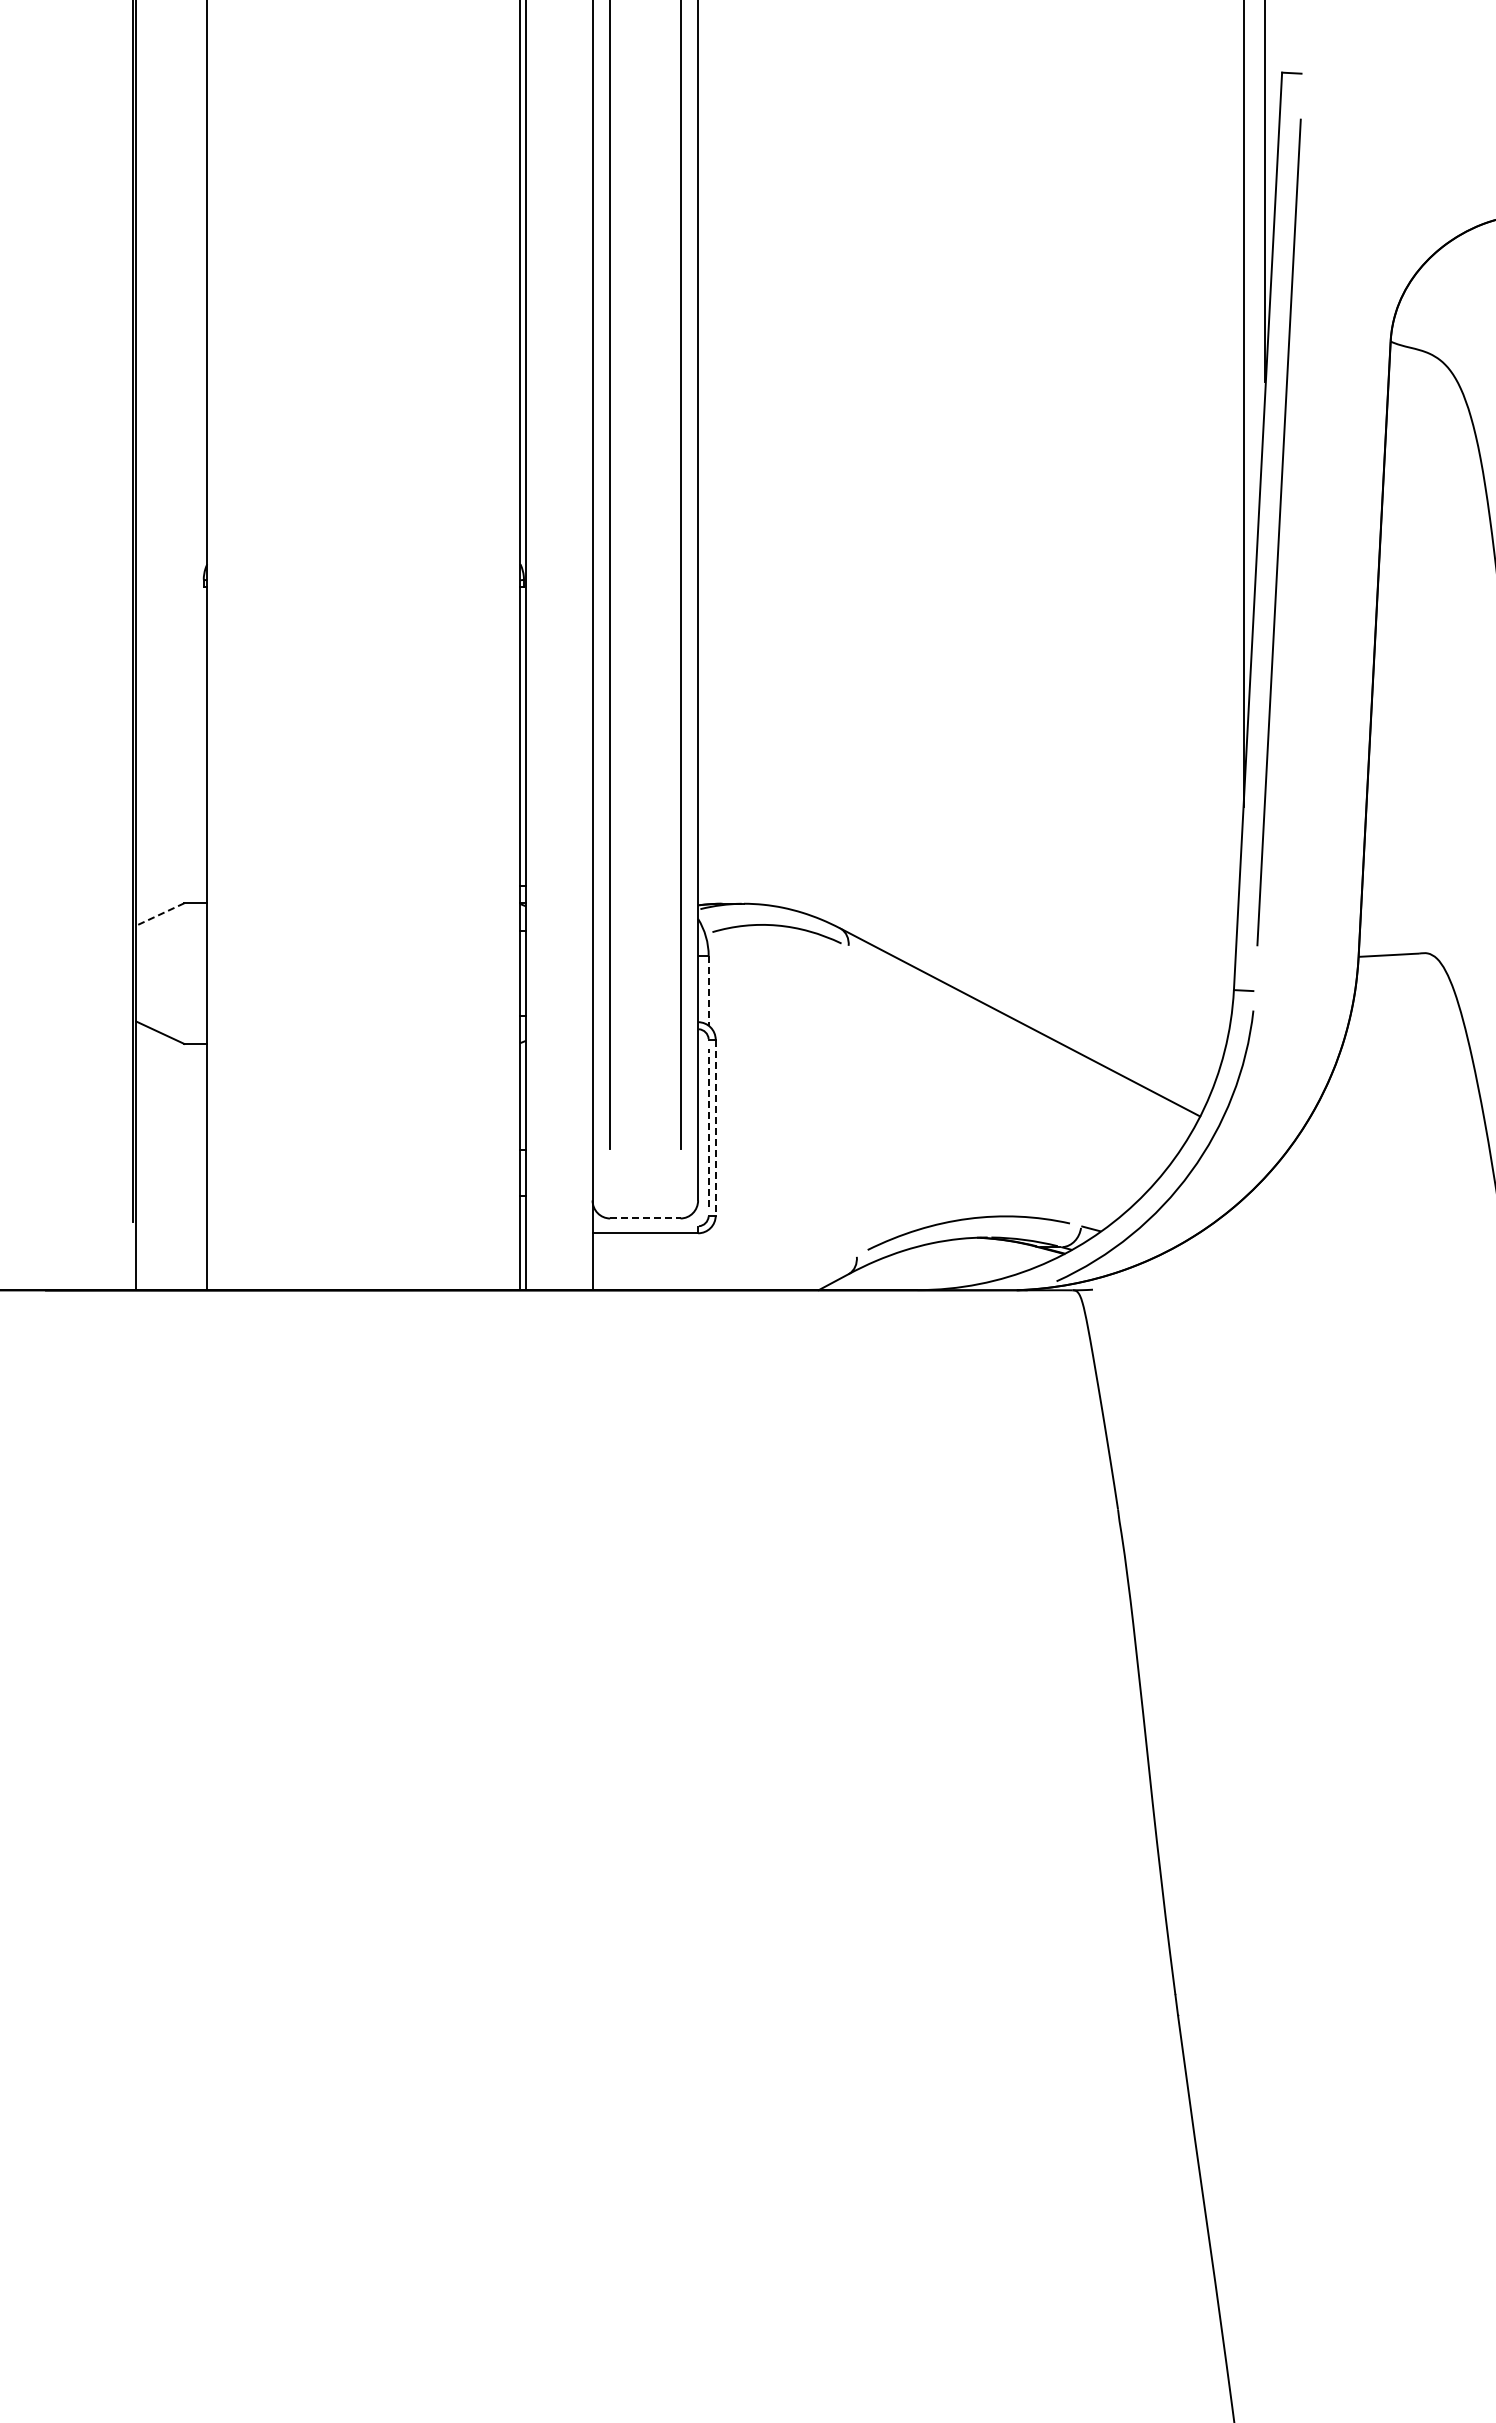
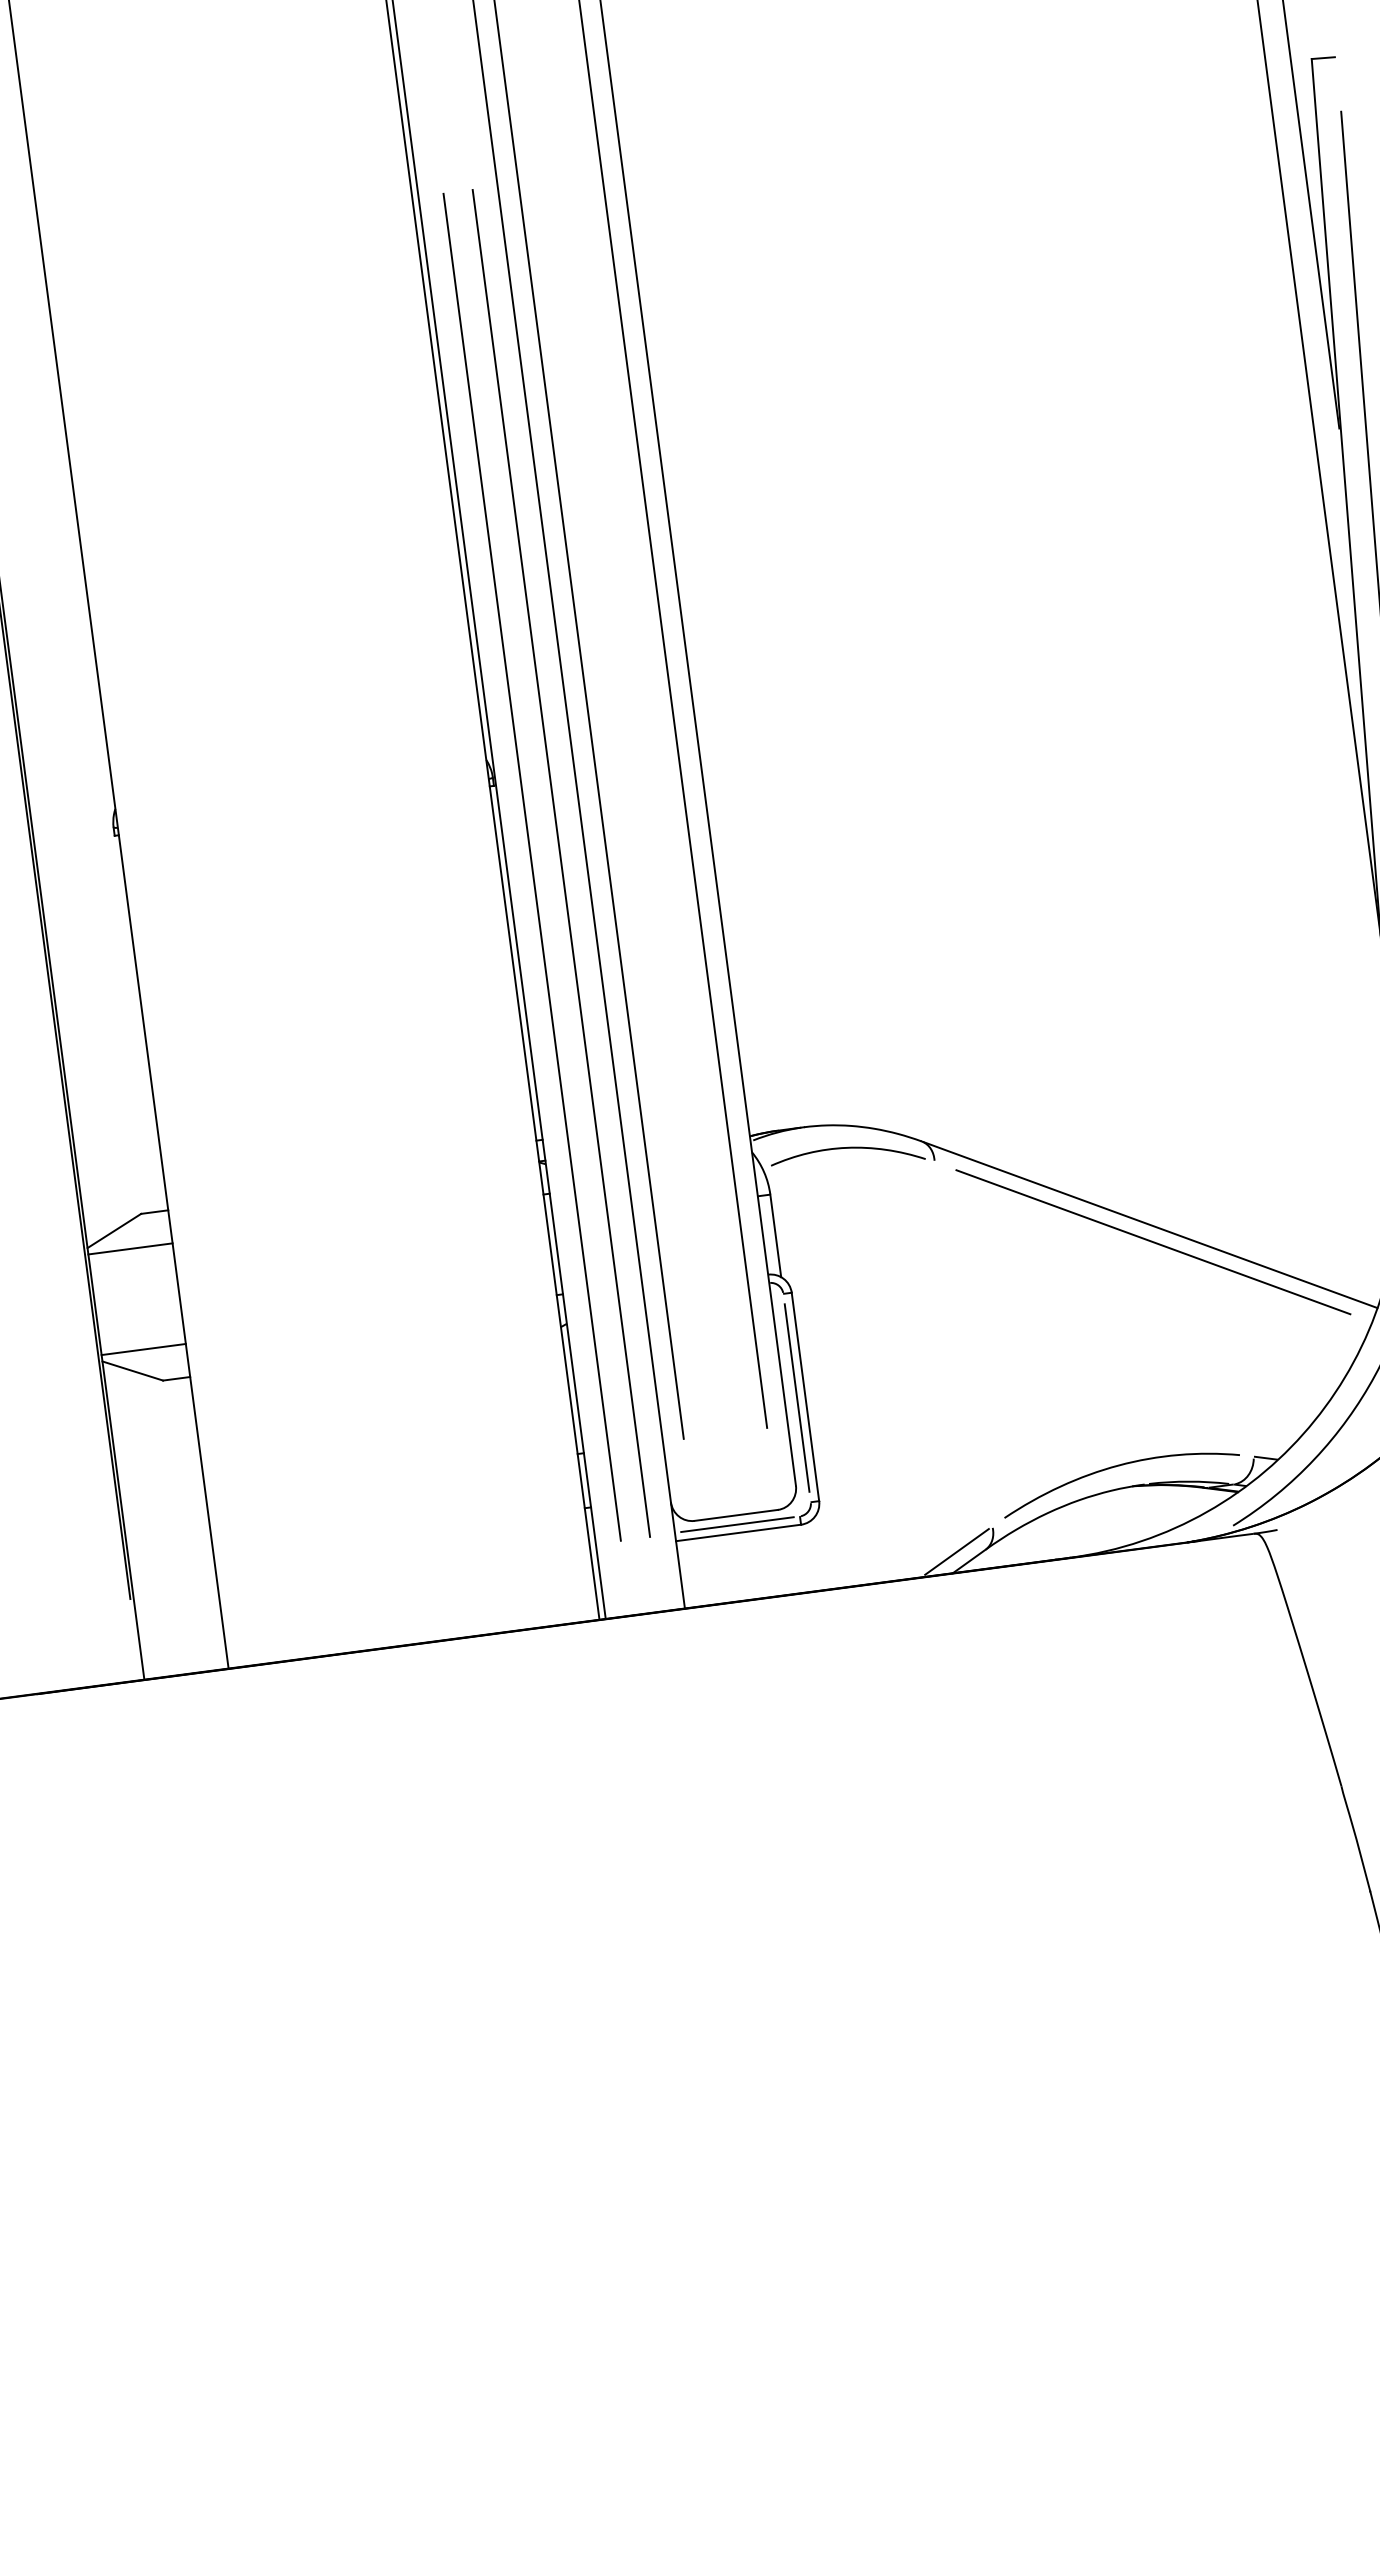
line: (546, 657) -> (531, 866), added
line: (571, 657) -> (561, 862), added
line: (160, 914) -> (114, 1230), dashed -> solid
line: (171, 931) -> (130, 1249), added
line: (708, 990) -> (775, 1235), dashed -> solid
line: (171, 1016) -> (143, 1350), added
line: (1021, 1037) -> (1153, 1242), added
line: (708, 1127) -> (796, 1397), dashed -> solid
line: (715, 1127) -> (805, 1396), dashed -> solid
line: (645, 1218) -> (736, 1515), dashed -> solid
line: (644, 1226) -> (736, 1525), added
line: (824, 1272) -> (956, 1551), added

